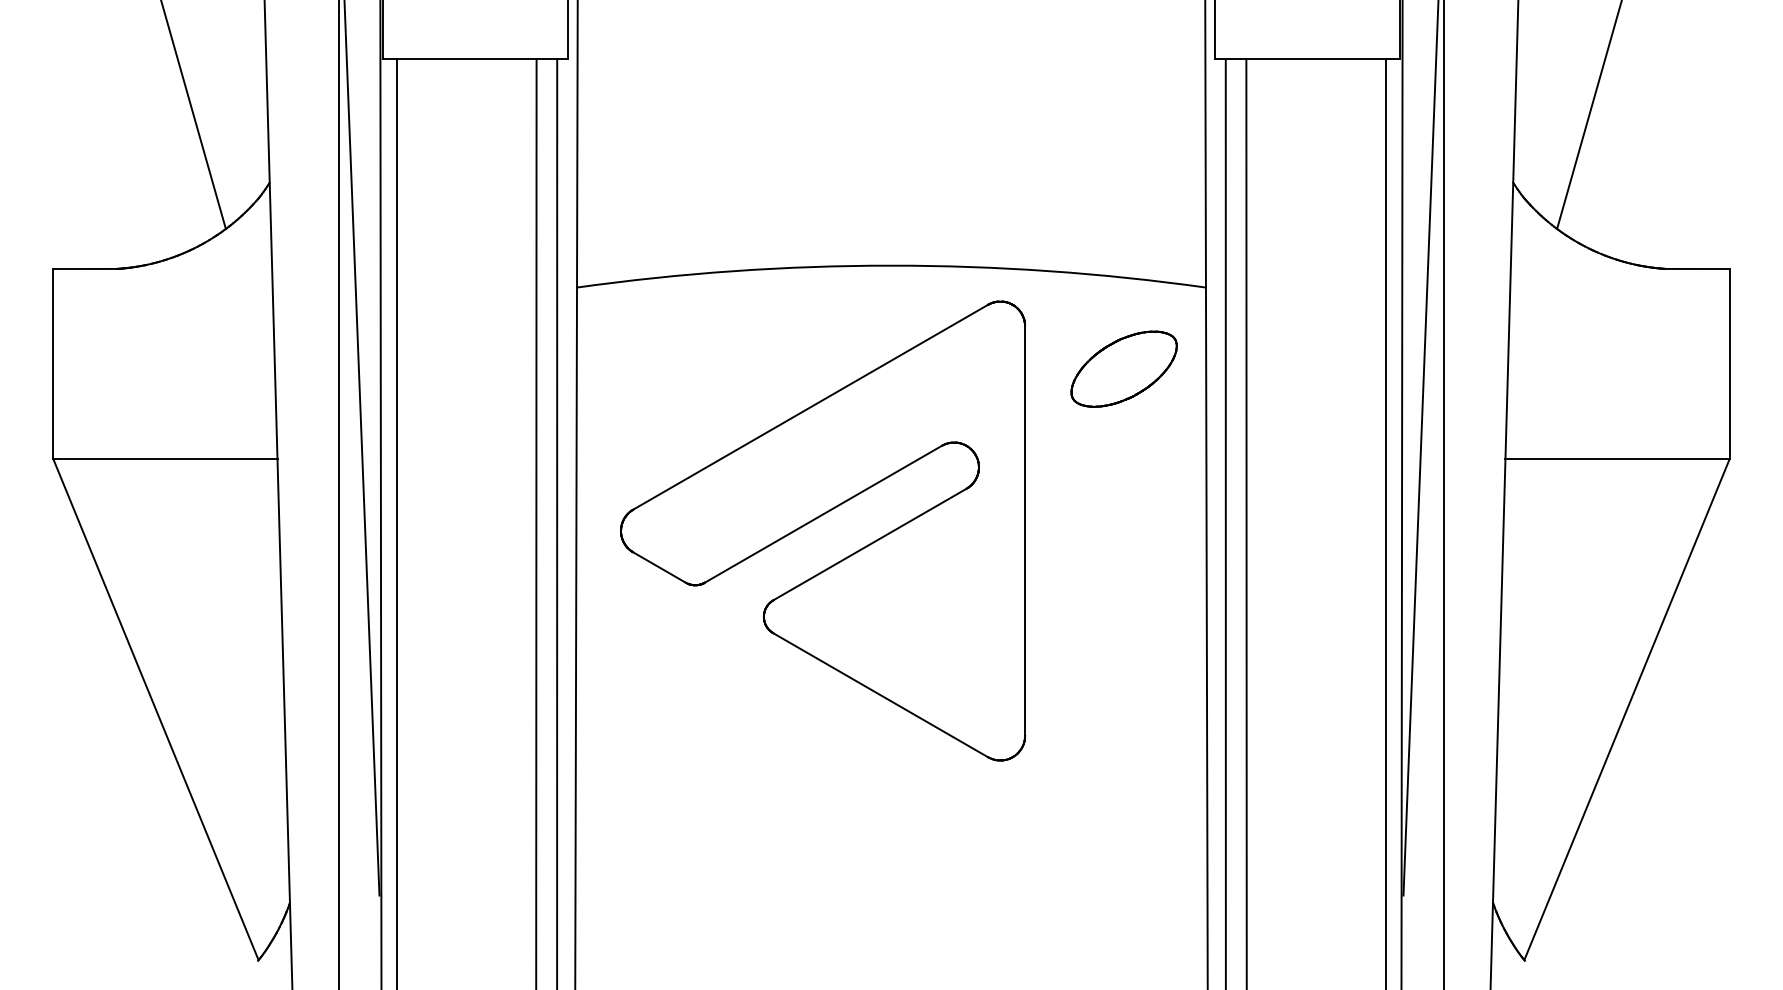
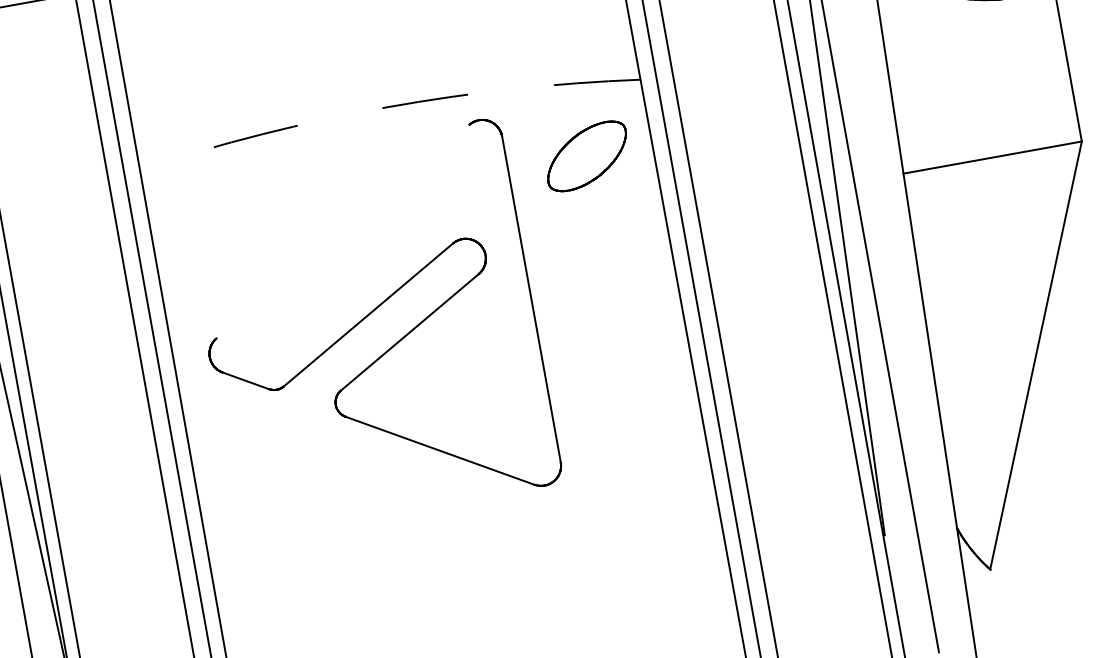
arc: (891, 265) -> (387, 107), solid -> dashed
line: (810, 406) -> (342, 231), removed

